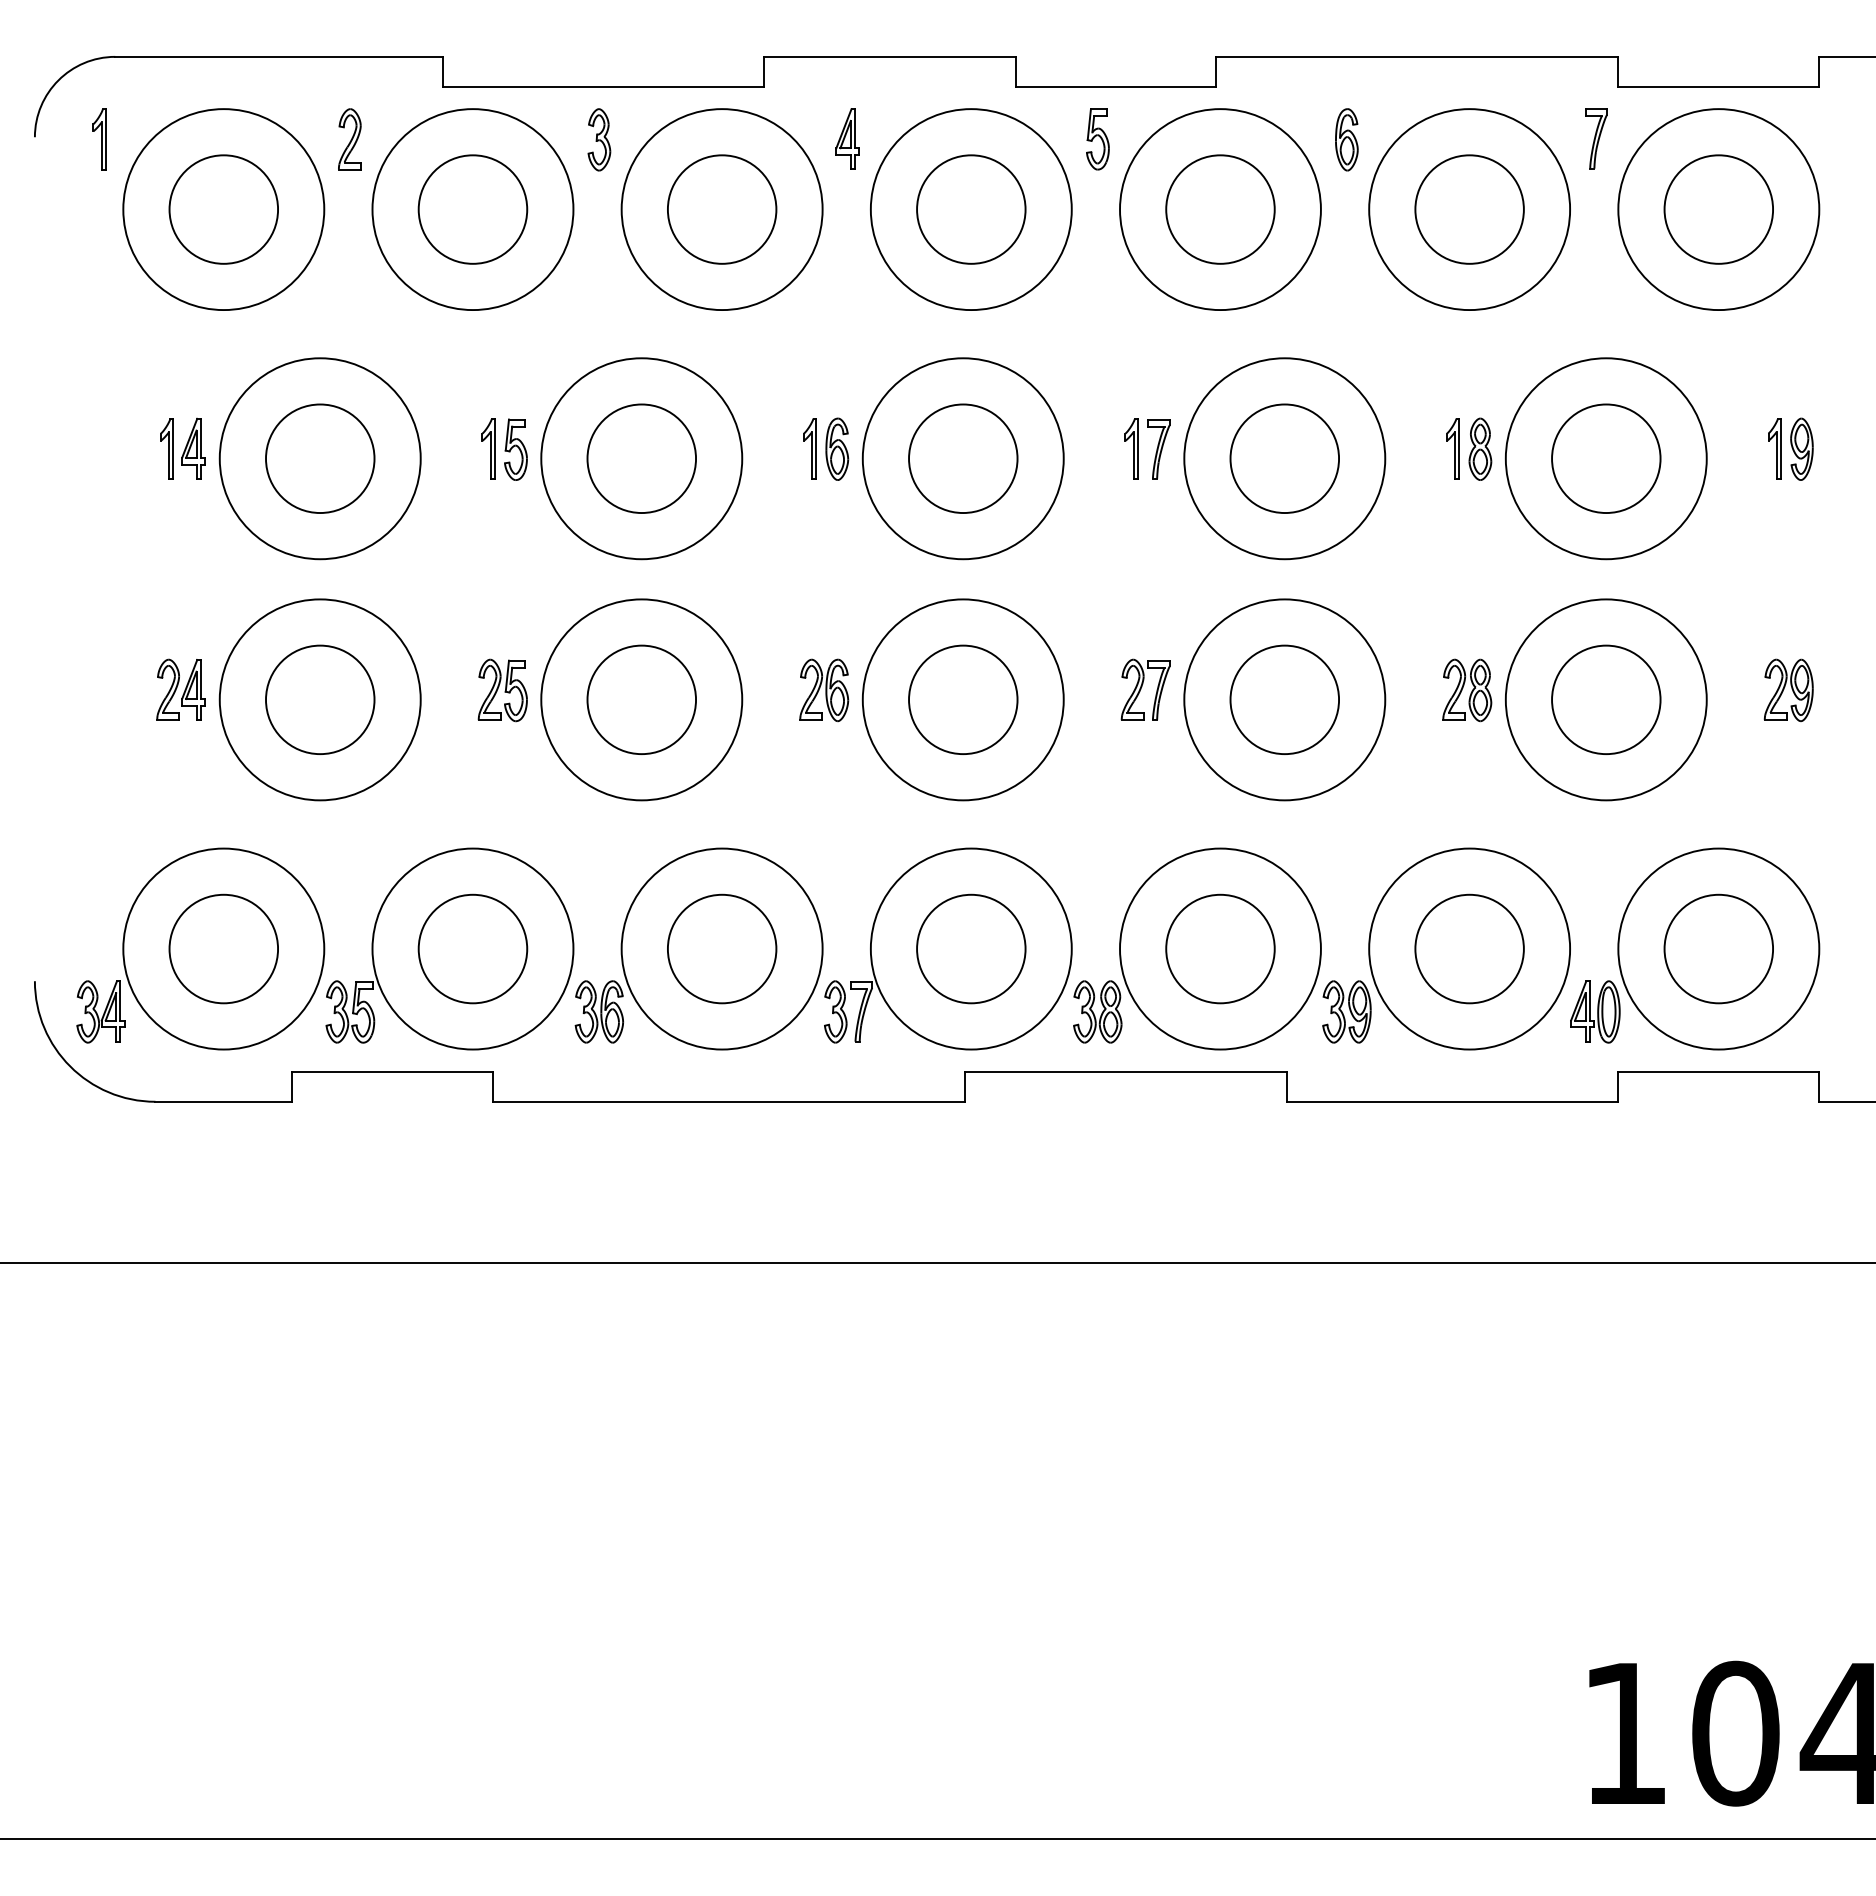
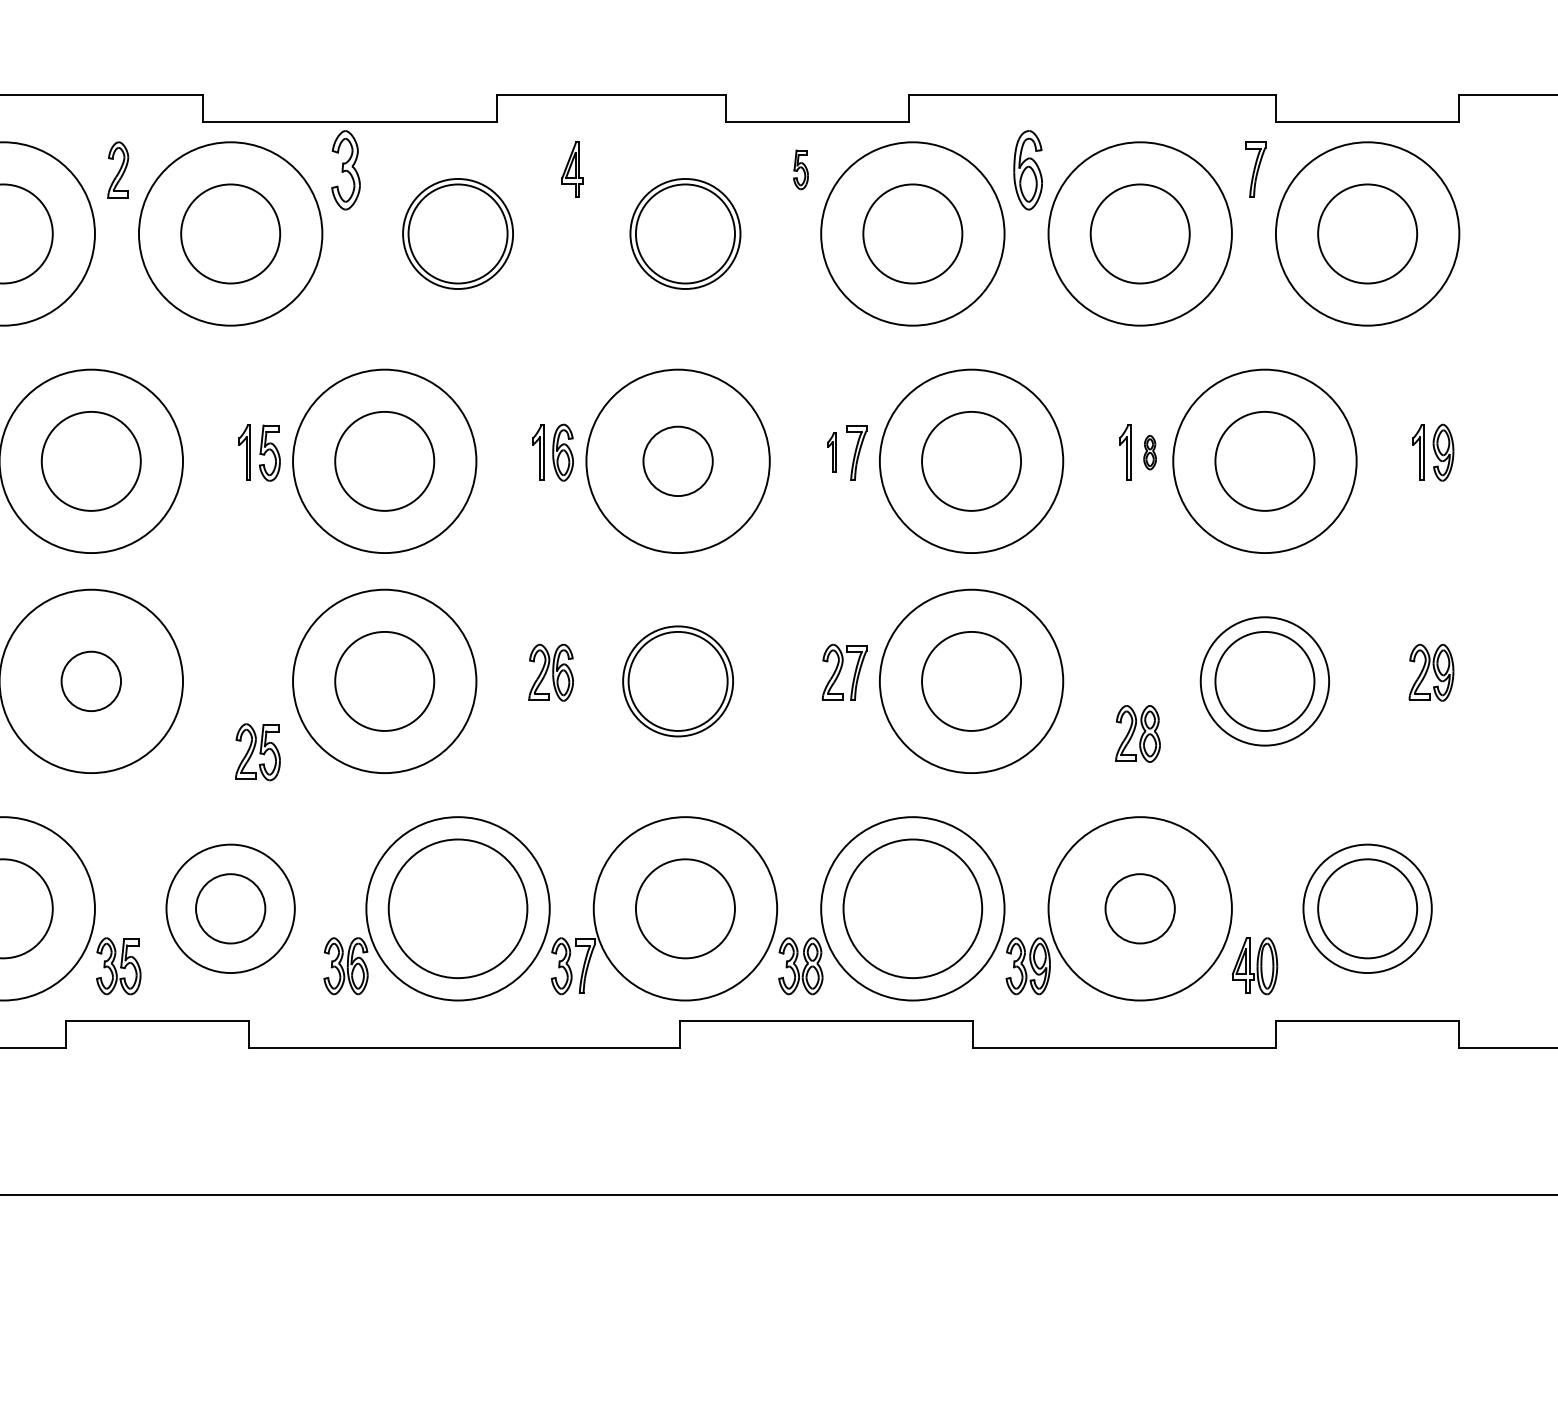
part: (599, 139) -> (346, 170), size x1.4
part: (1097, 139) -> (800, 170), size x0.7
part: (1346, 139) -> (1027, 170), size x1.4
circle: (721, 209) -> (457, 233), size x0.6
circle: (970, 209) -> (684, 233), size x0.6
part: (1131, 448) -> (831, 452), size x0.7
part: (1480, 448) -> (1150, 452), size x0.6
circle: (963, 458) -> (678, 461), size x0.7
part: (502, 690) -> (257, 752), moved
part: (1467, 690) -> (1138, 734), moved
circle: (320, 699) -> (91, 681), size x0.6
circle: (962, 699) -> (677, 681), size x0.6
circle: (1605, 699) -> (1264, 681), size x0.7
circle: (472, 948) -> (230, 908), size x0.7
circle: (472, 948) -> (230, 908), size x0.7
circle: (721, 948) -> (457, 908), size x1.4
circle: (1220, 948) -> (912, 908), size x1.4
circle: (1469, 948) -> (1140, 908), size x0.7
circle: (1718, 948) -> (1367, 908), size x0.7

